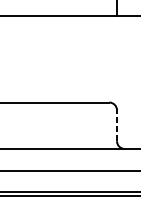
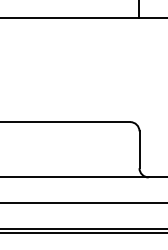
line: (117, 125) -> (139, 149), dashed -> solid

